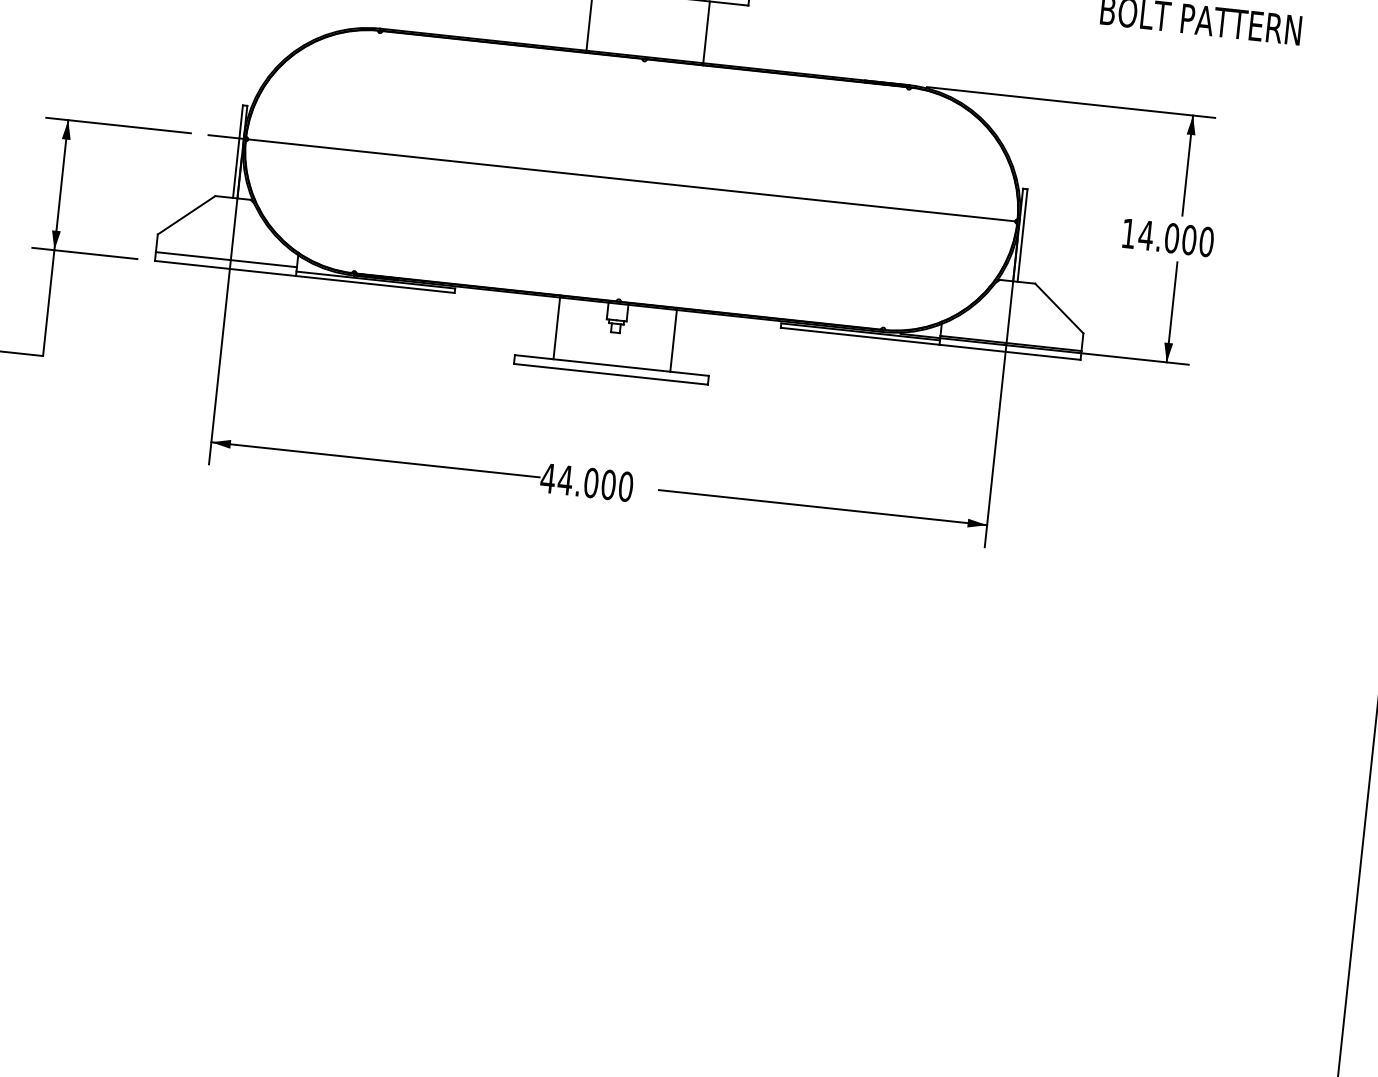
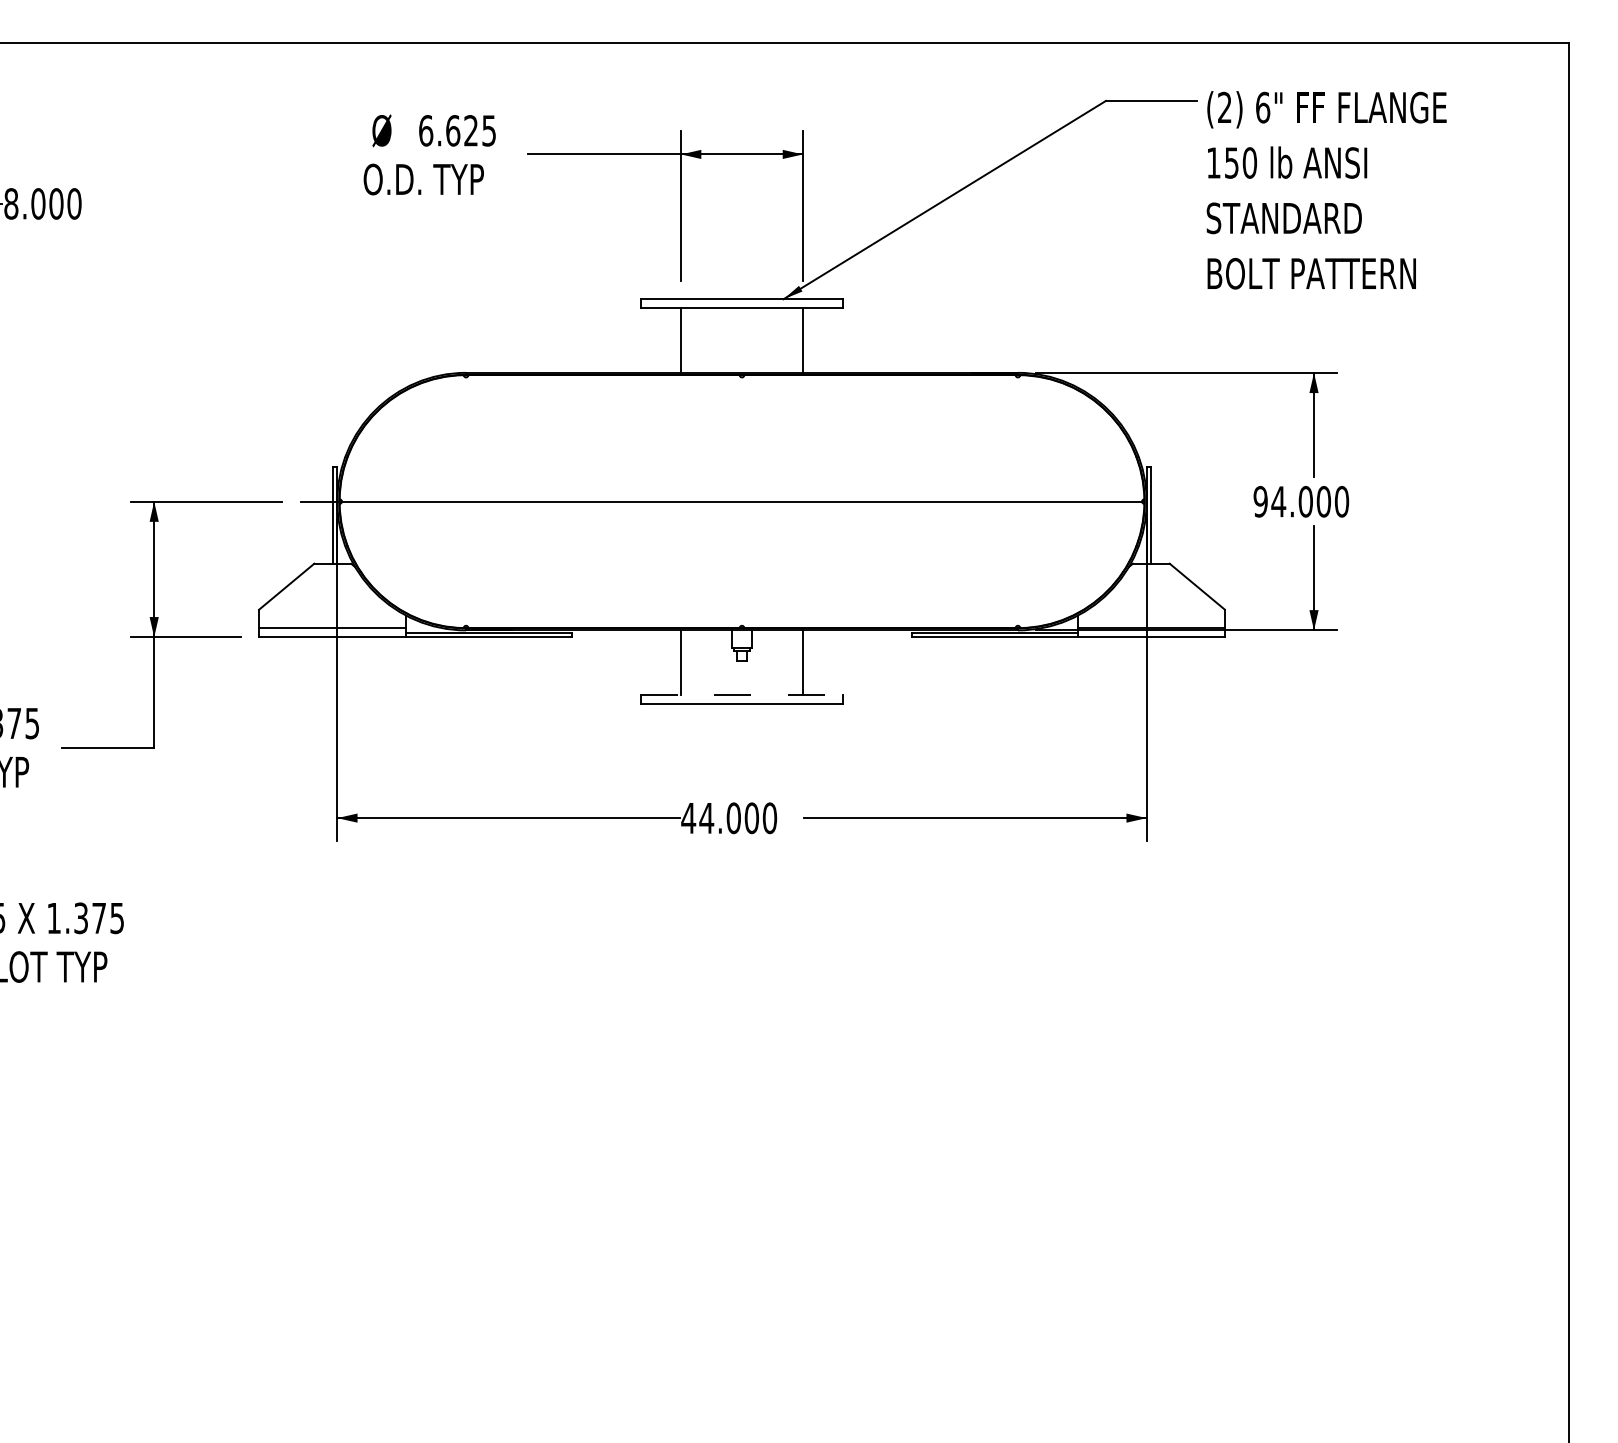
text: (1128, 233) -> (1260, 501), 14.000 -> 94.000
line: (612, 365) -> (742, 694), solid -> dashed

